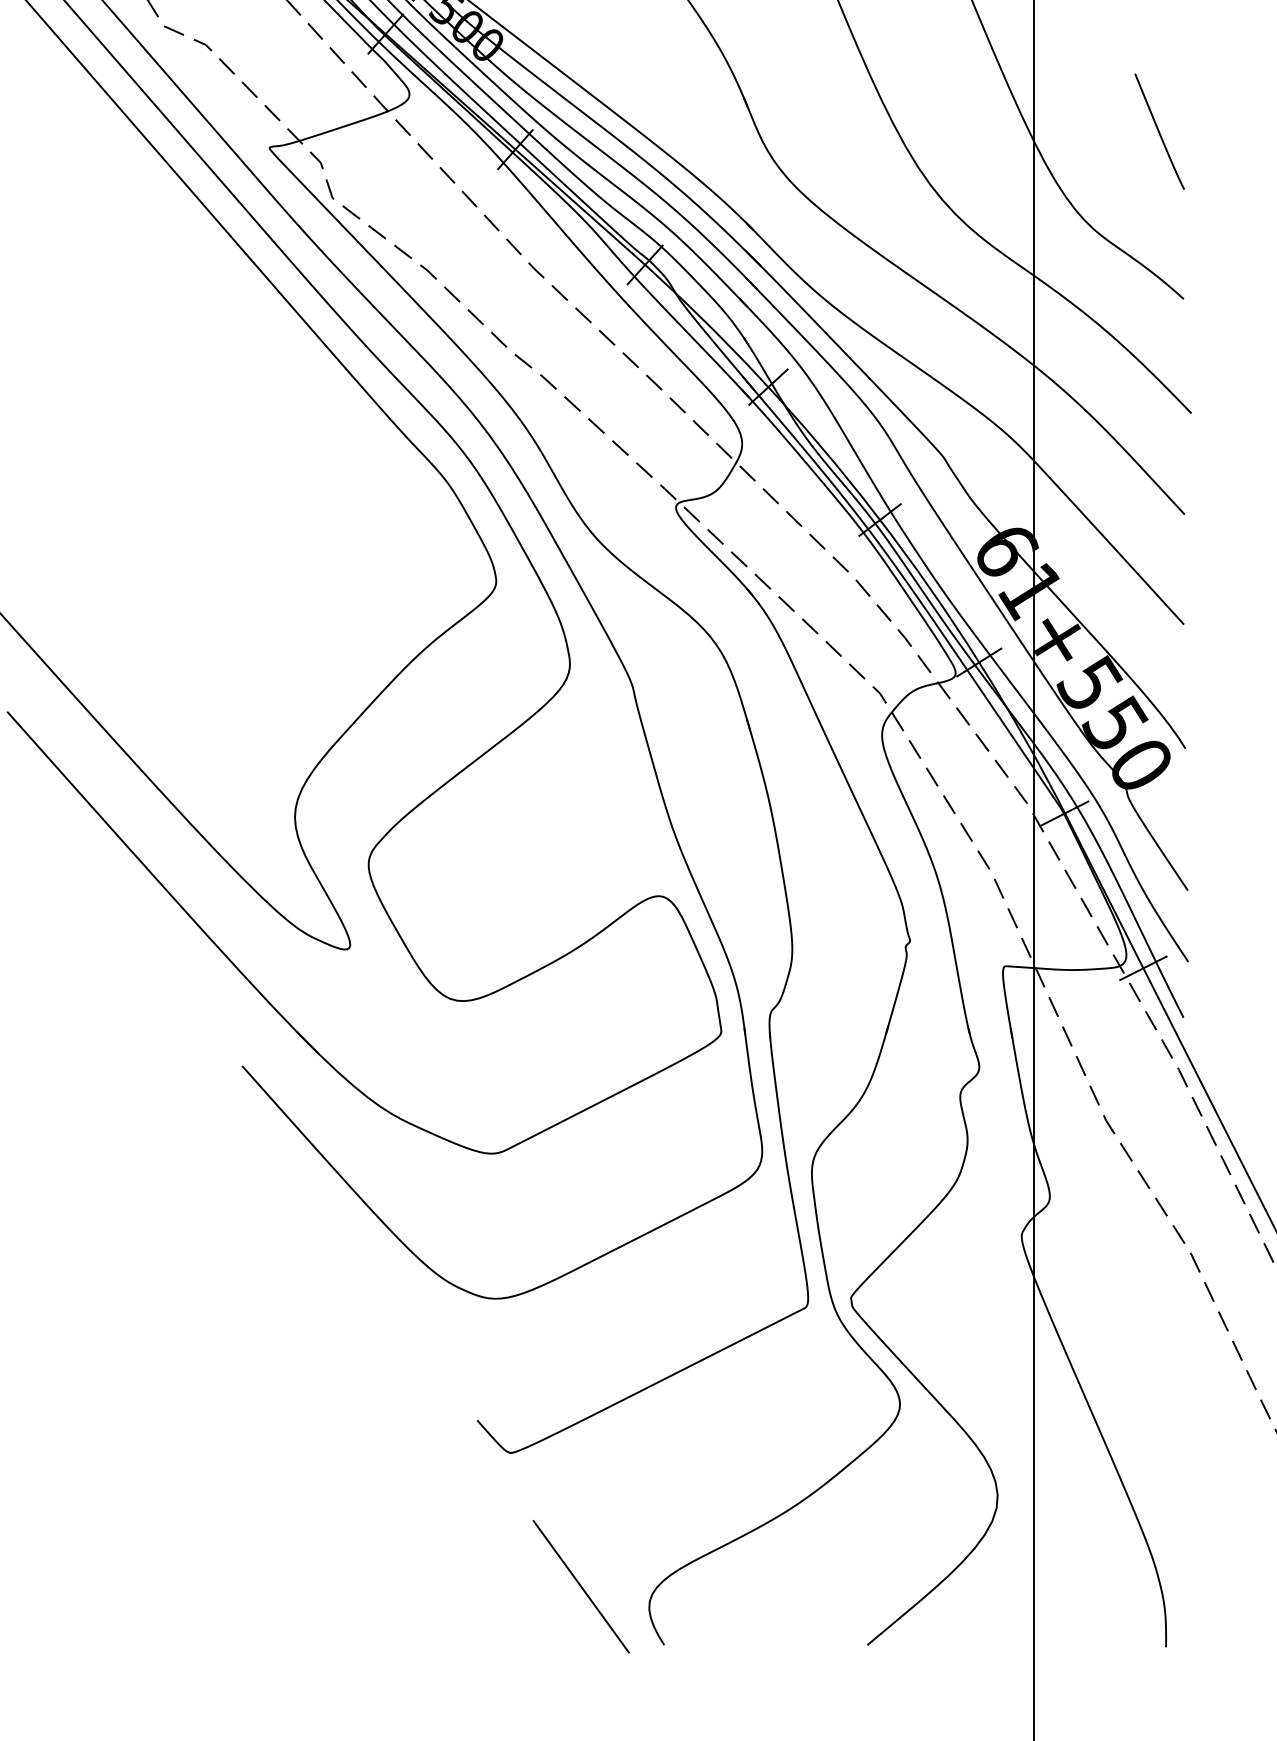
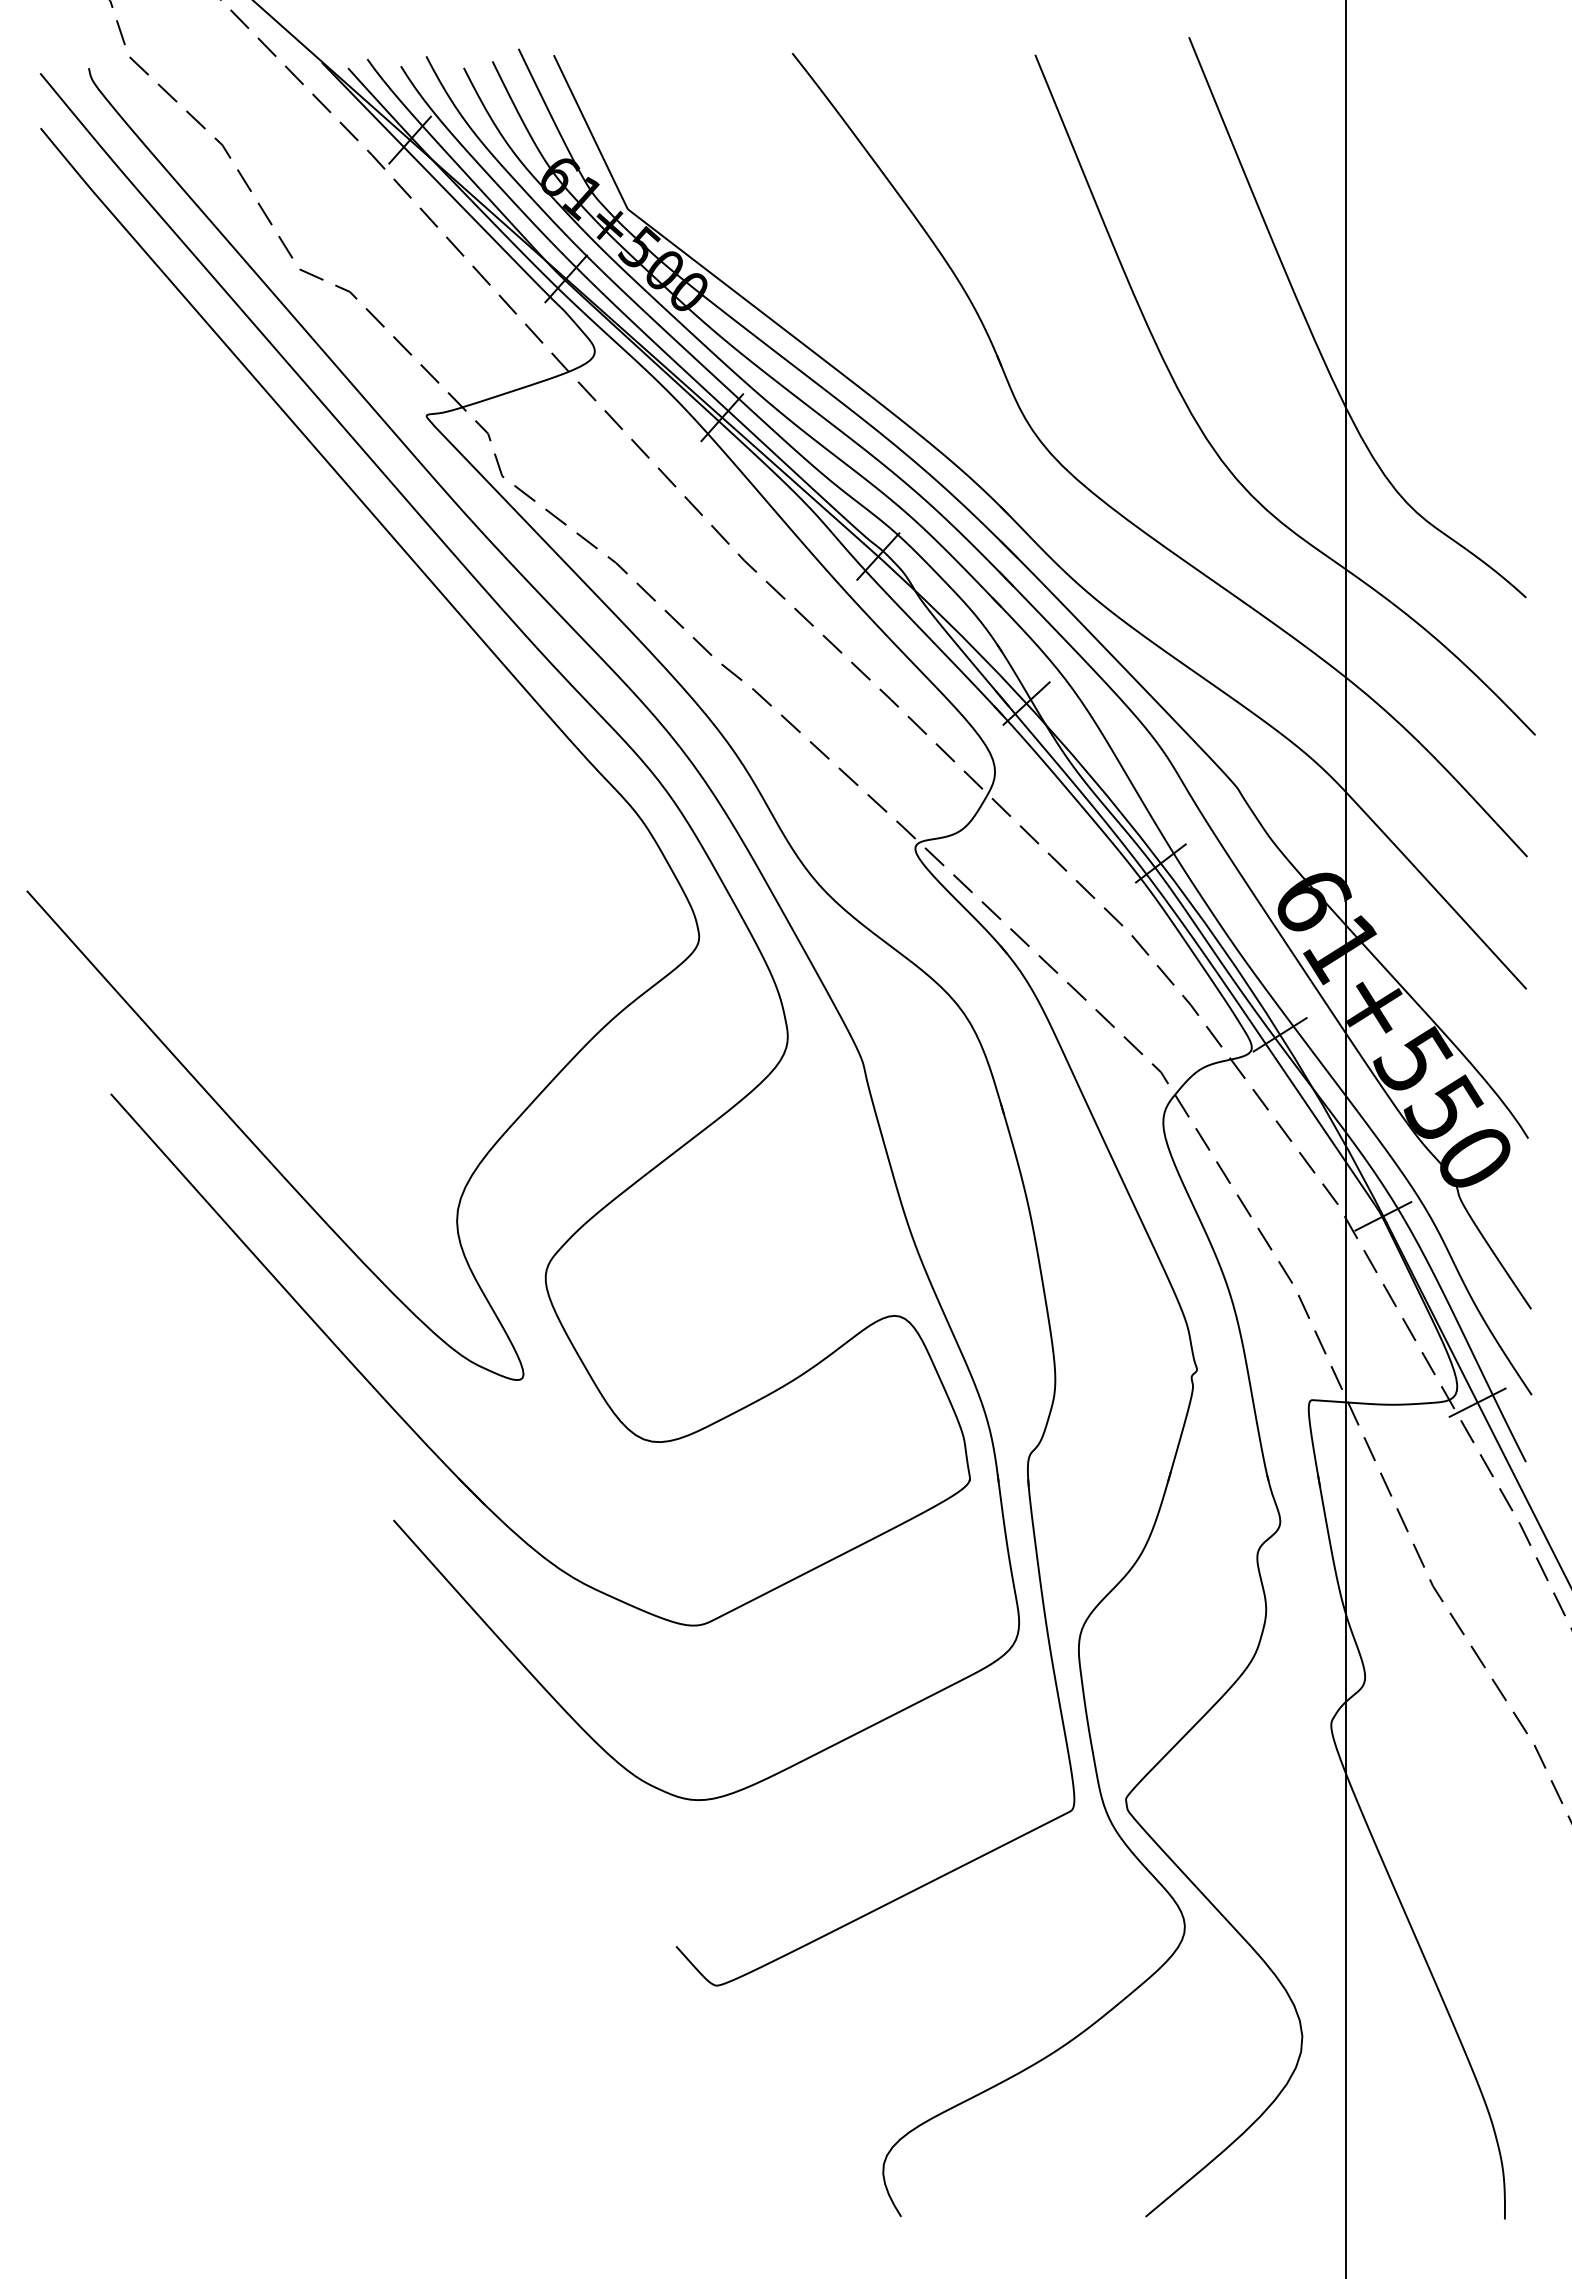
curve: (1159, 131) -> (1497, 396), removed
line: (581, 1586) -> (801, 2146), removed

